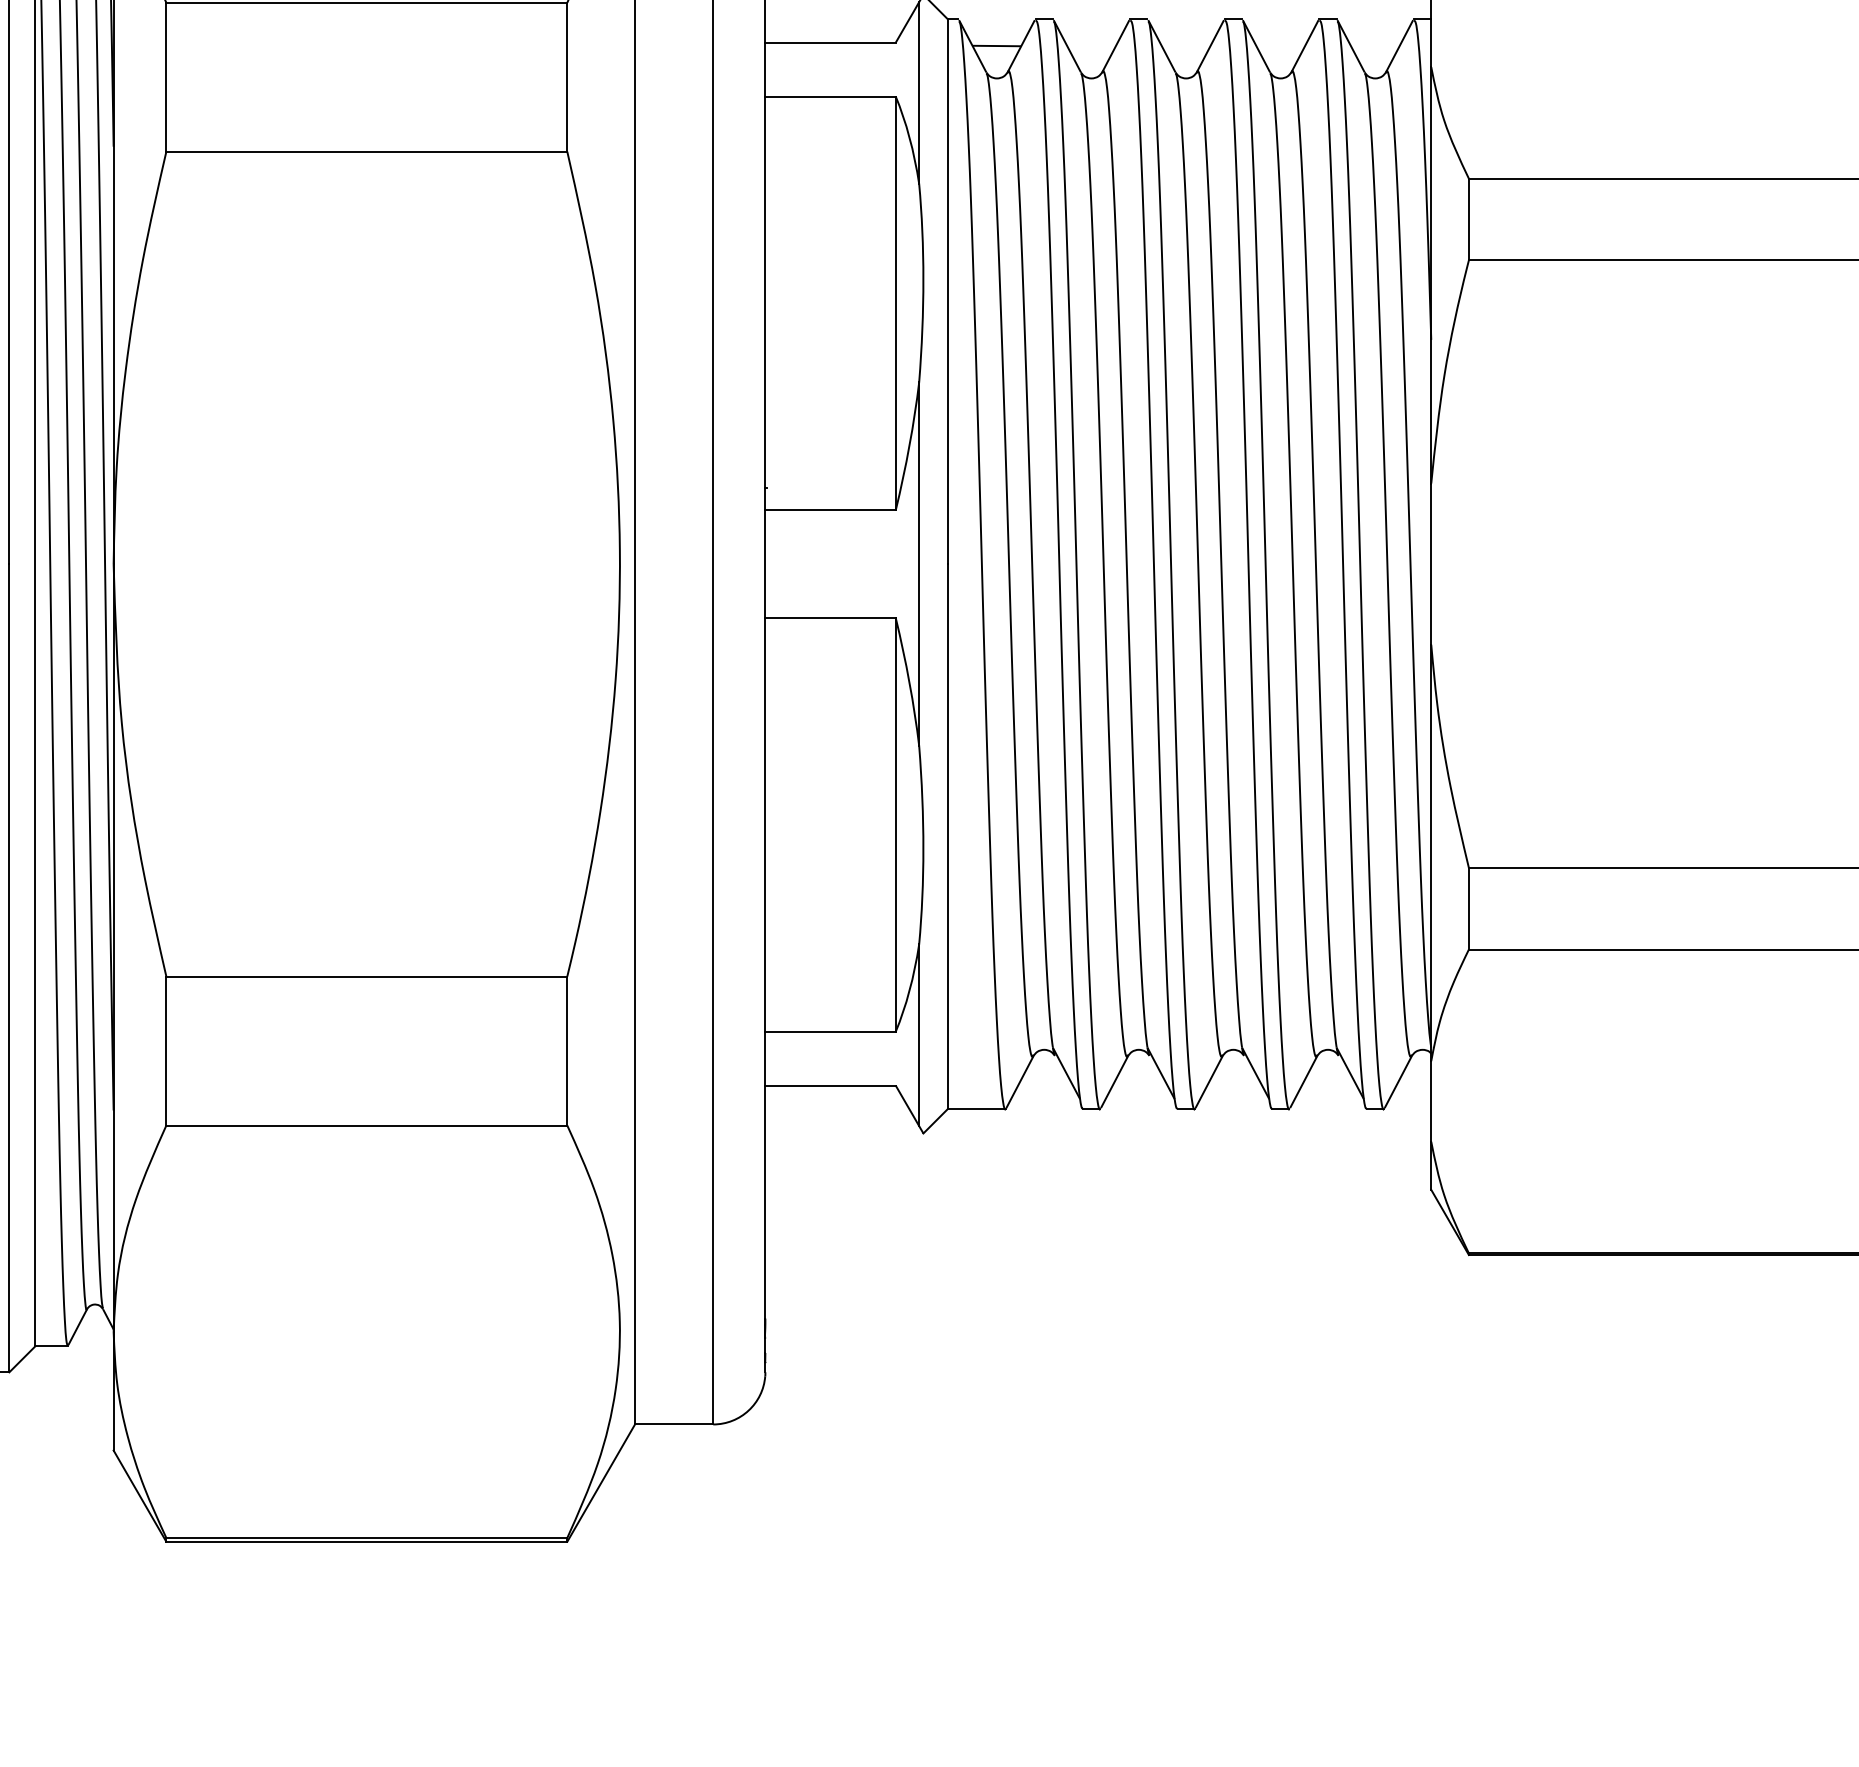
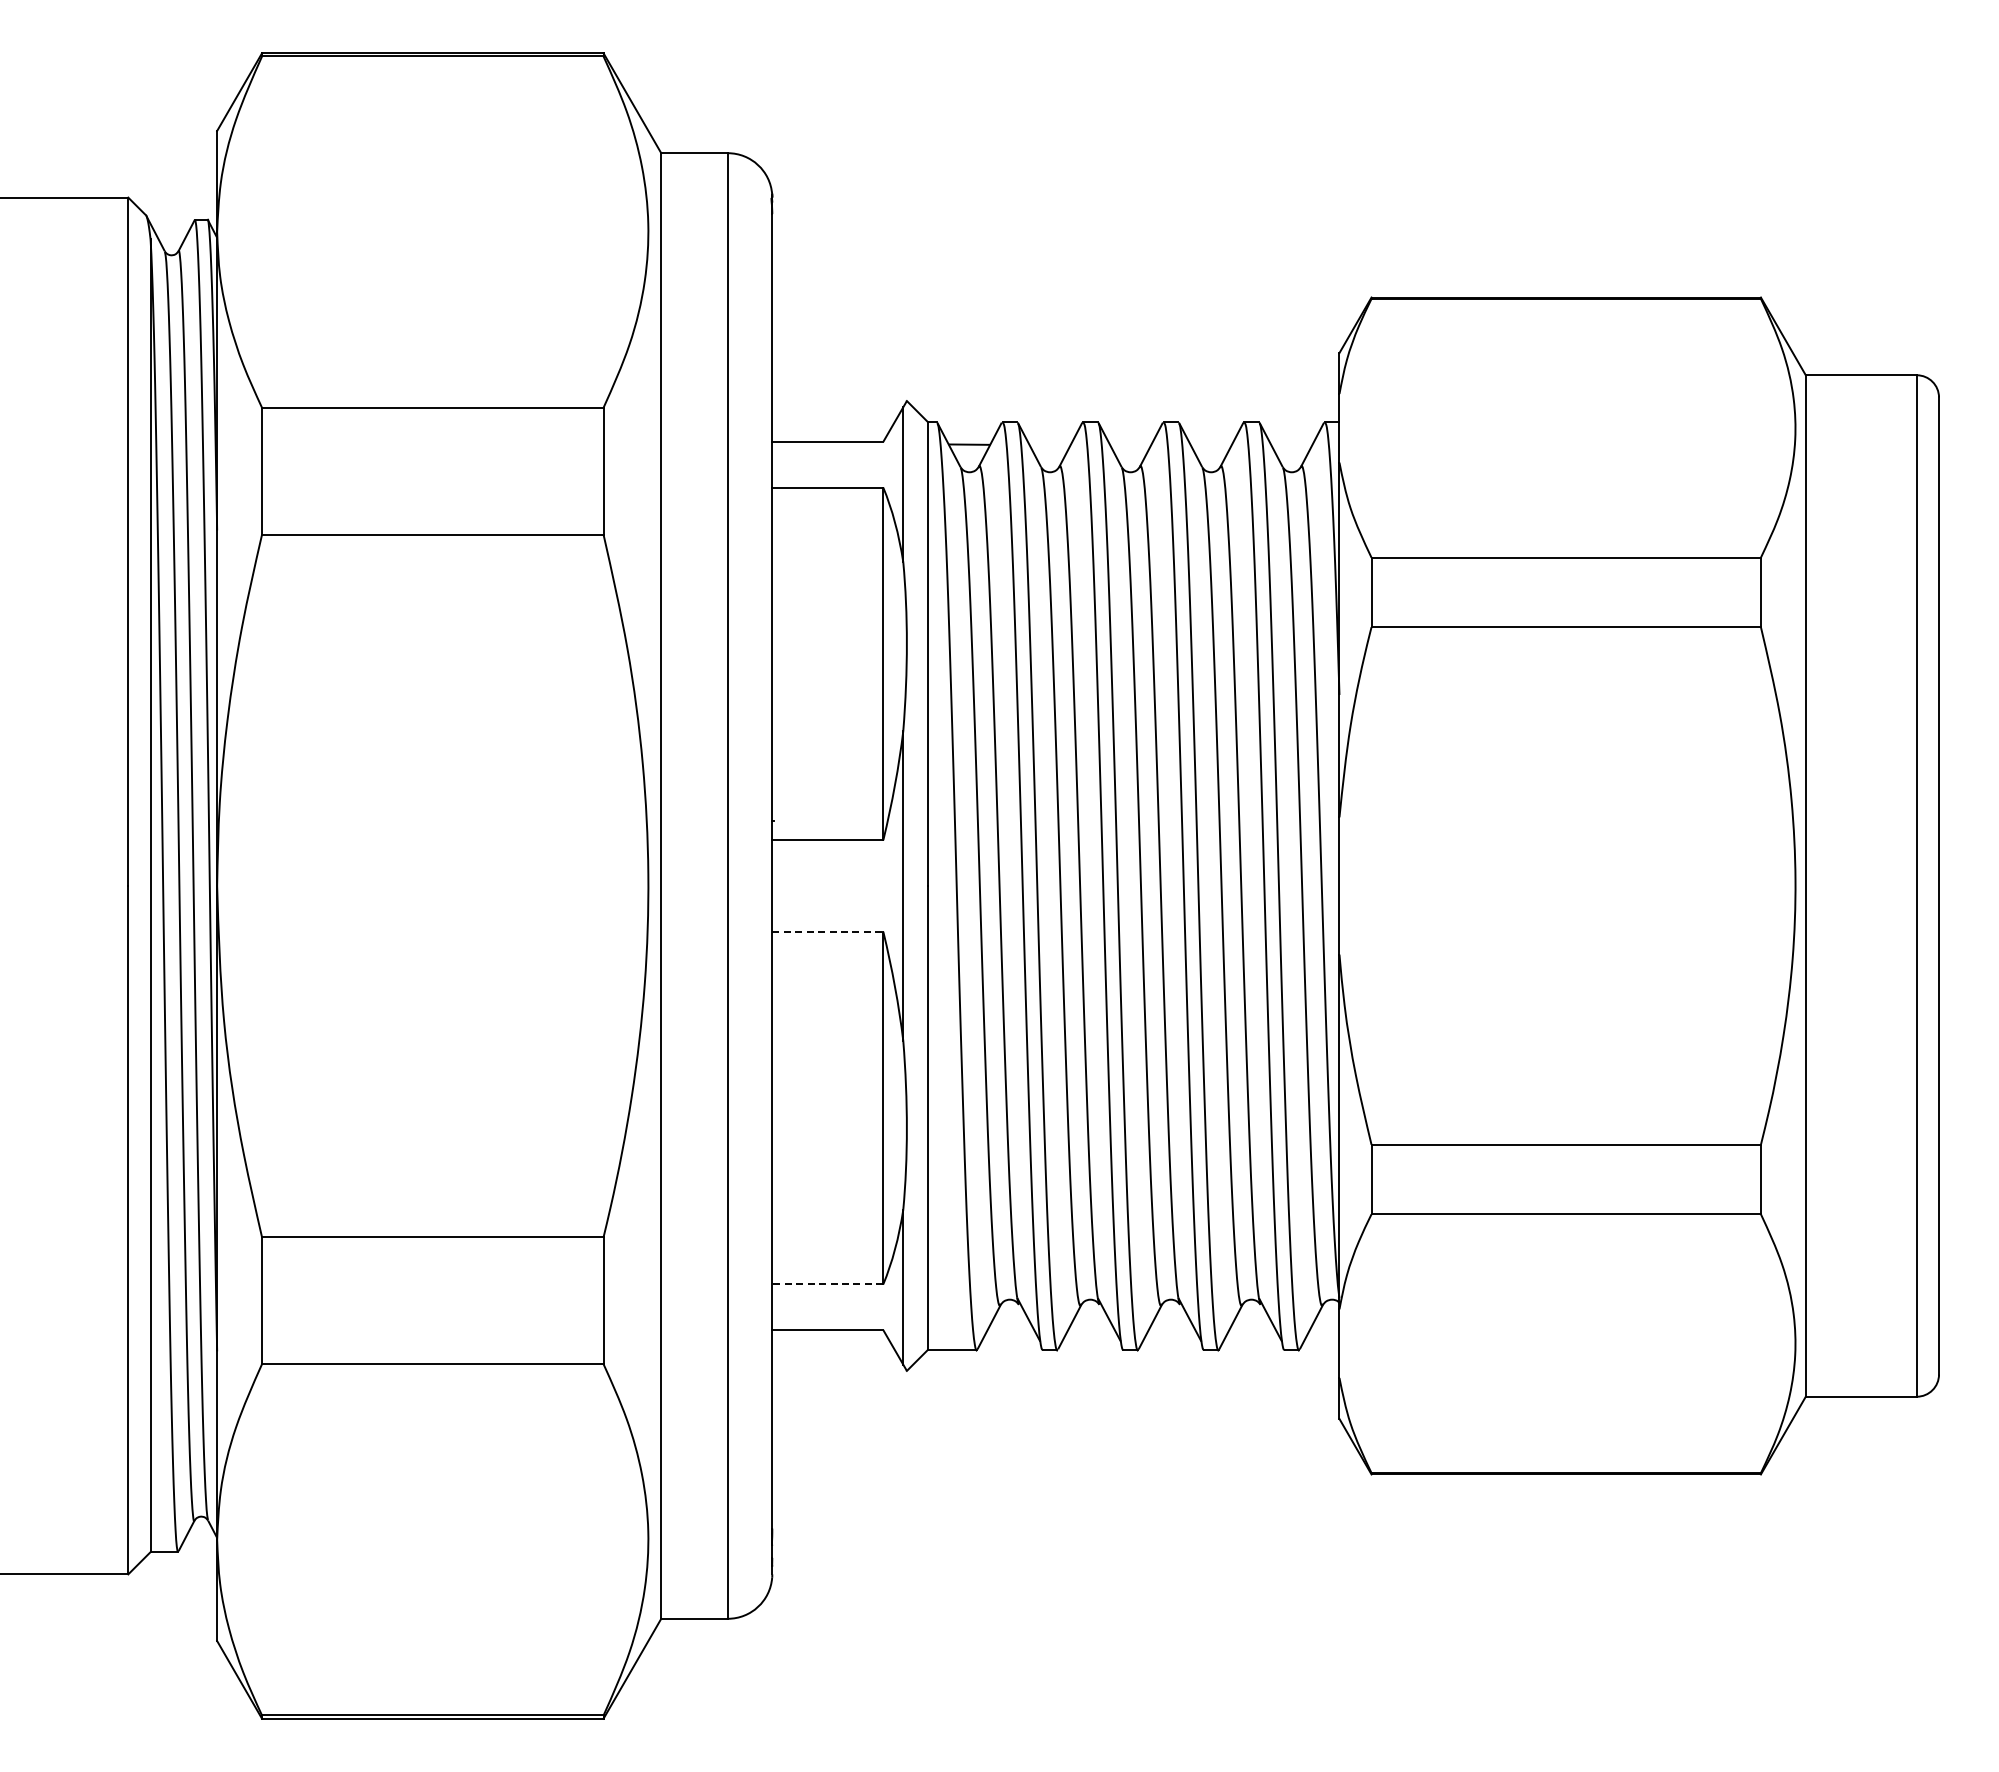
line: (830, 617) -> (827, 931), solid -> dashed
line: (830, 1031) -> (827, 1284), solid -> dashed

